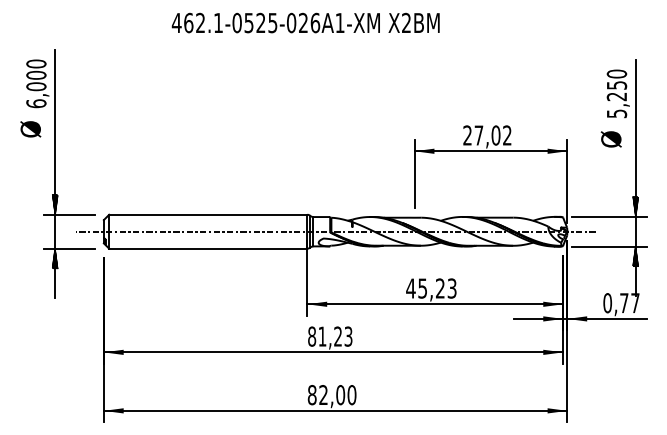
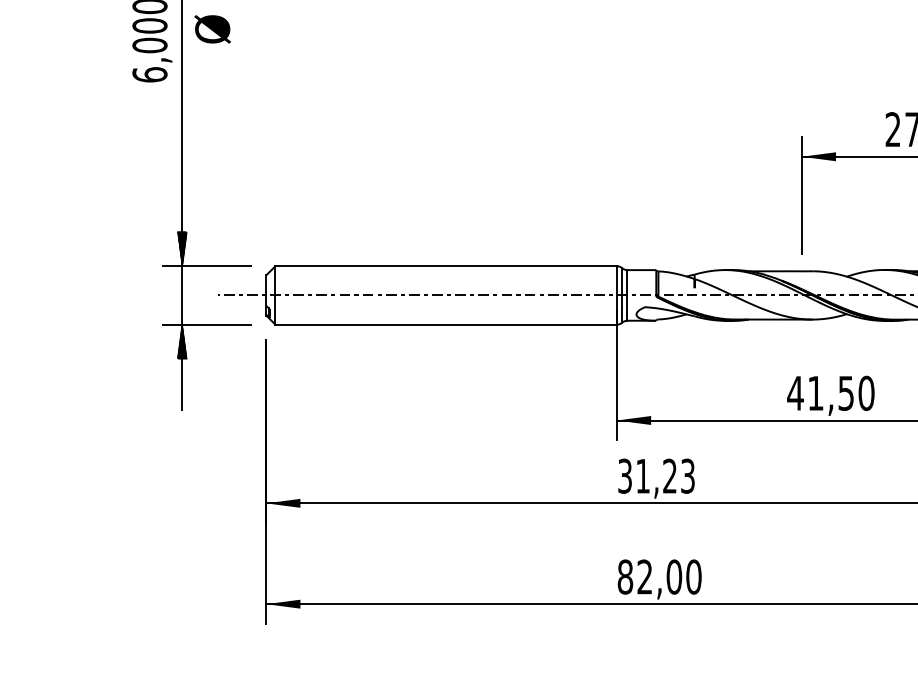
text: (30, 129) -> (212, 29), moved
text: (437, 288) -> (841, 393), 45,23 -> 41,50
text: (312, 336) -> (625, 476), 81,23 -> 31,23

